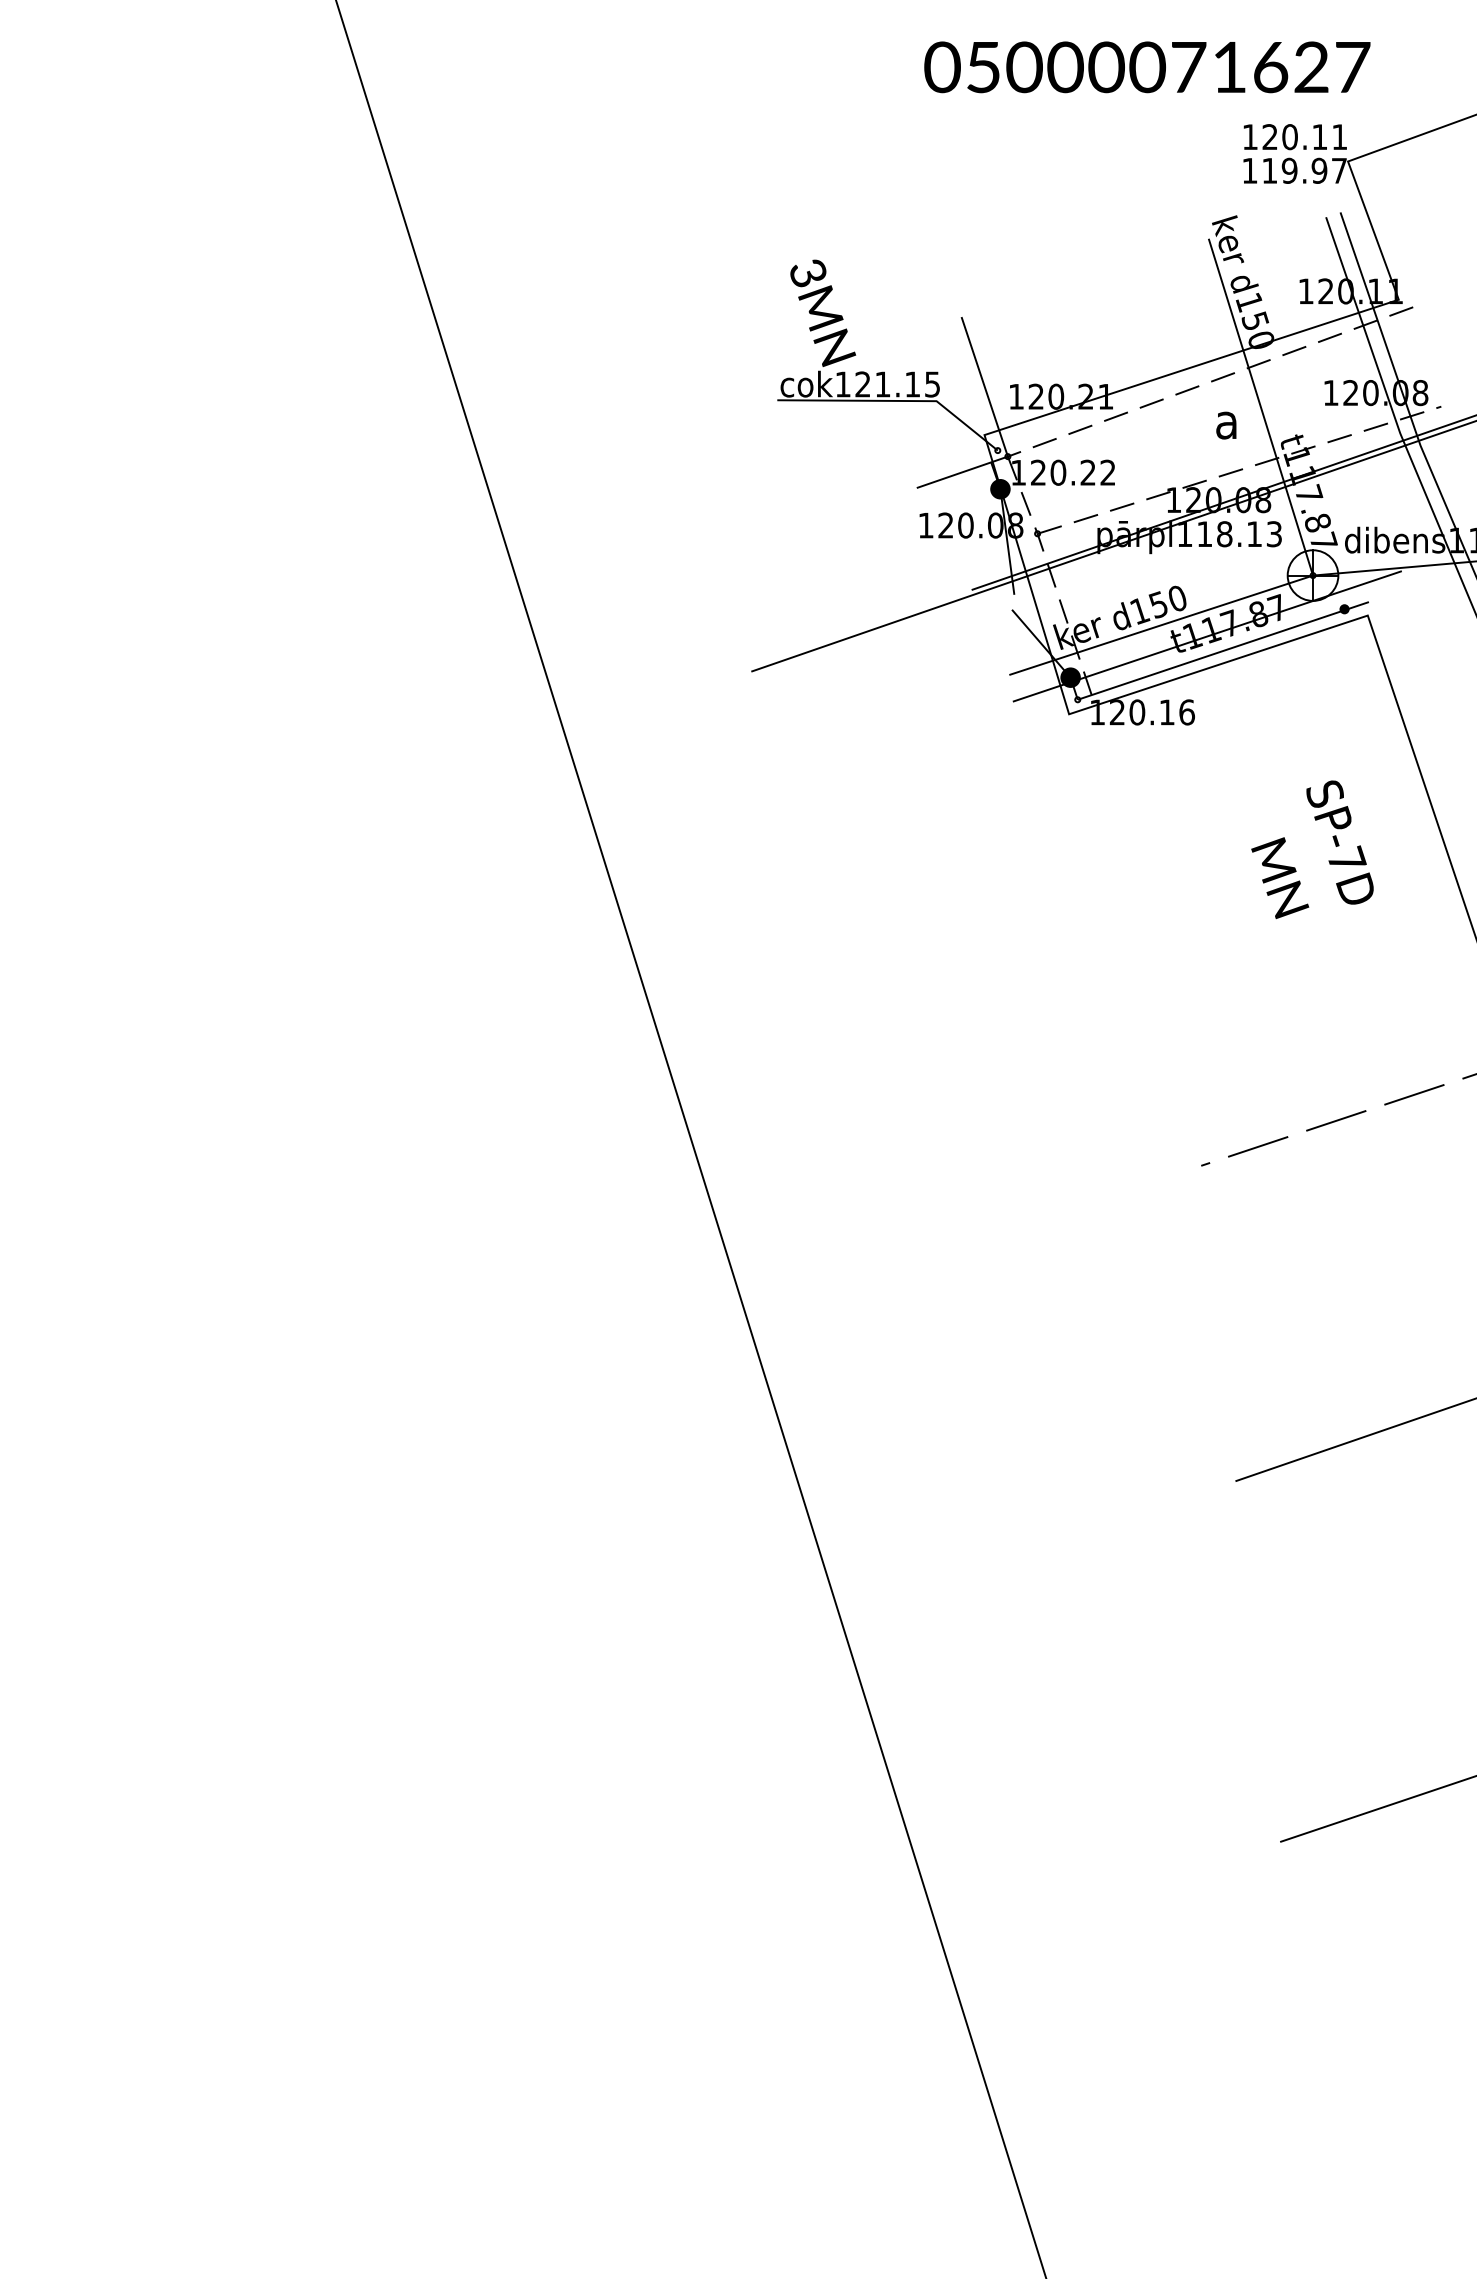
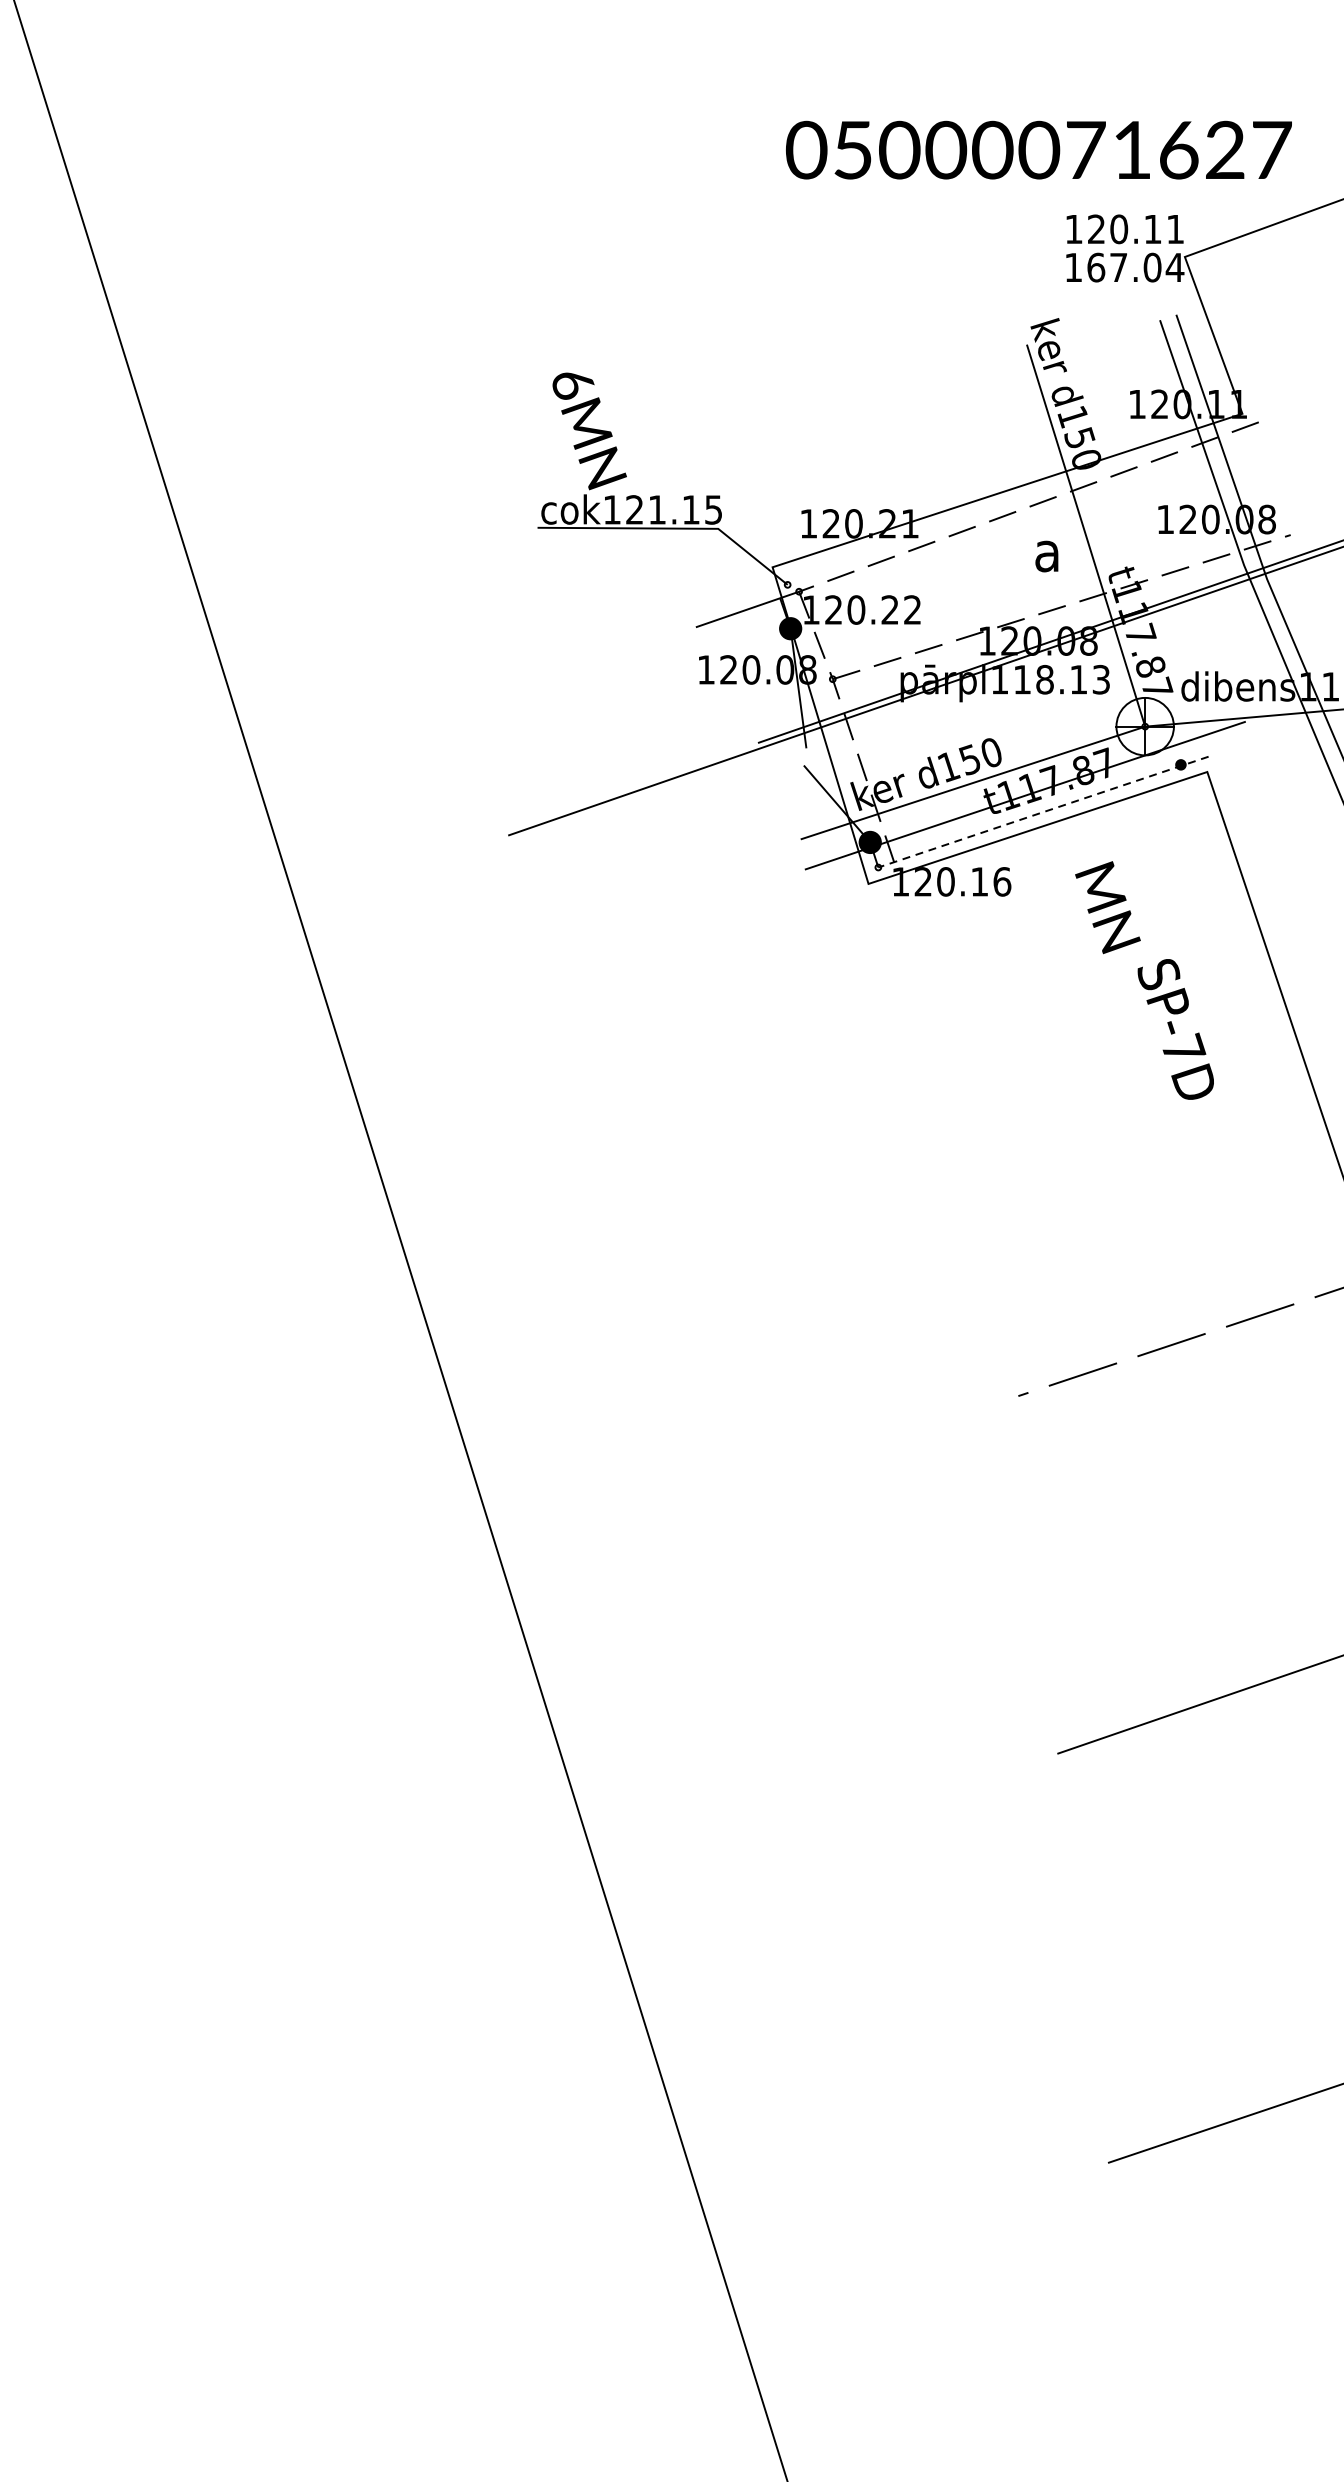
text: (1147, 67) -> (1039, 150), moved
text: (1304, 170) -> (1135, 267), 119.97 -> 167.04
text: (808, 273) -> (572, 384), 3MN -> 6MN
line: (984, 386) -> (772, 512), removed
line: (1223, 650) -> (1043, 811), solid -> dashed
text: (1280, 878) -> (1108, 908), moved

